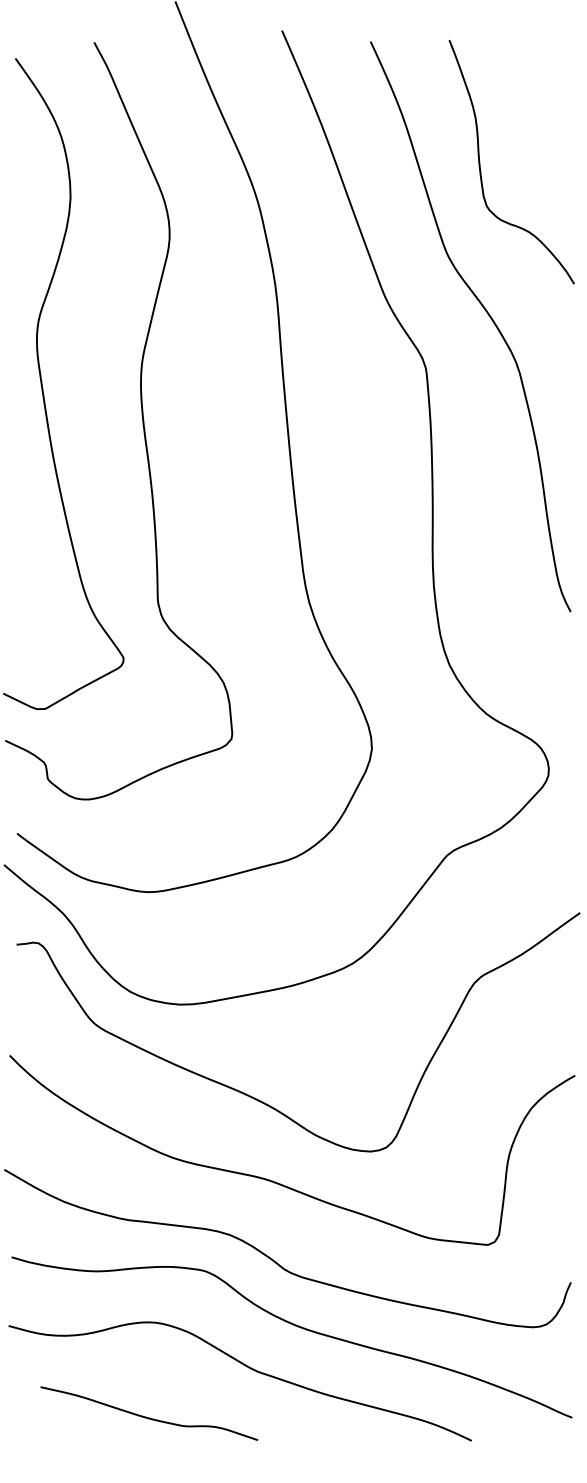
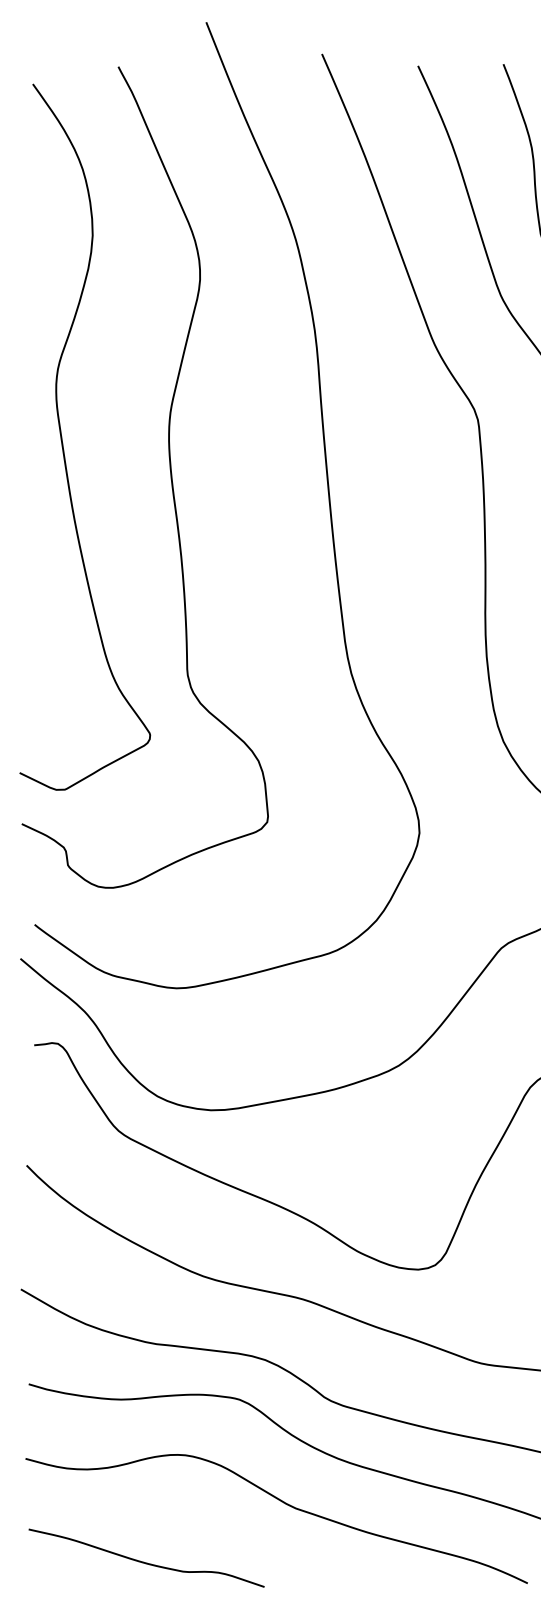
curve: (149, 1417) -> (146, 1562), moved

